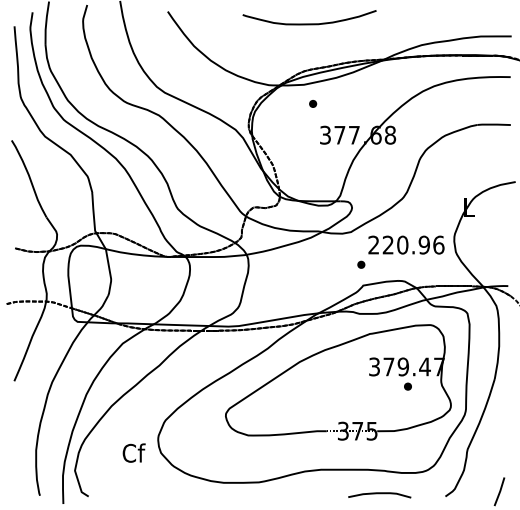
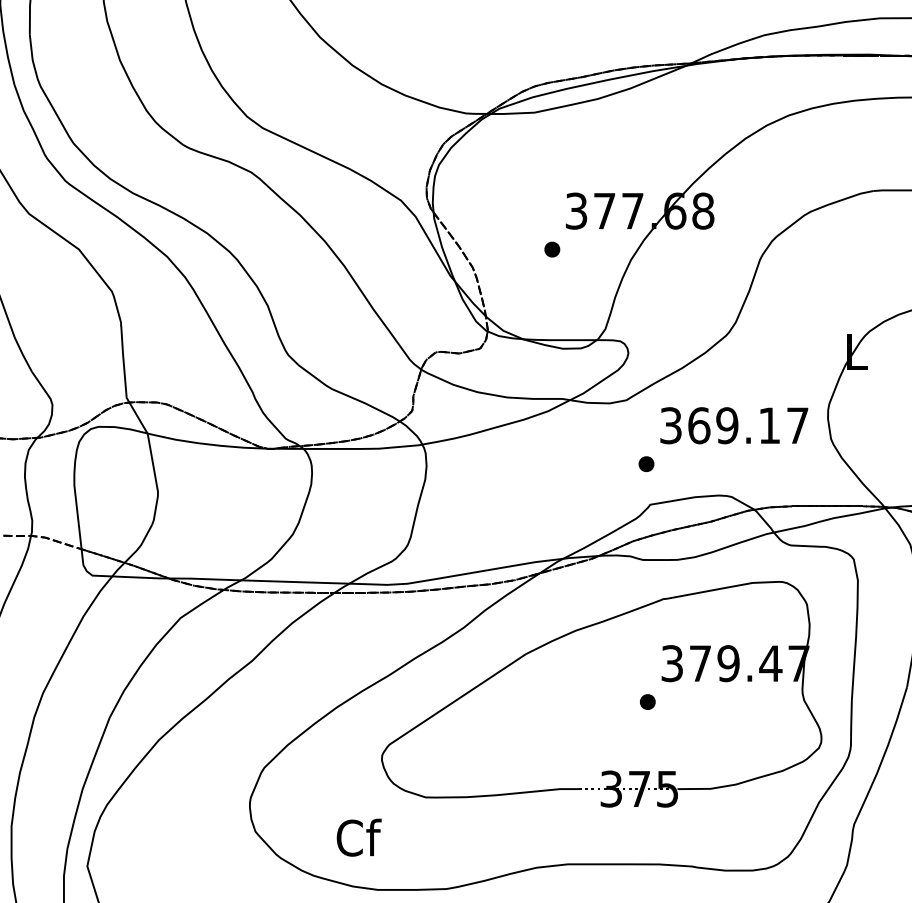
part: (313, 103) -> (553, 248), moved
text: (406, 244) -> (734, 424), 220.96 -> 369.17
part: (407, 386) -> (646, 701), moved
text: (133, 452) -> (357, 836), moved

